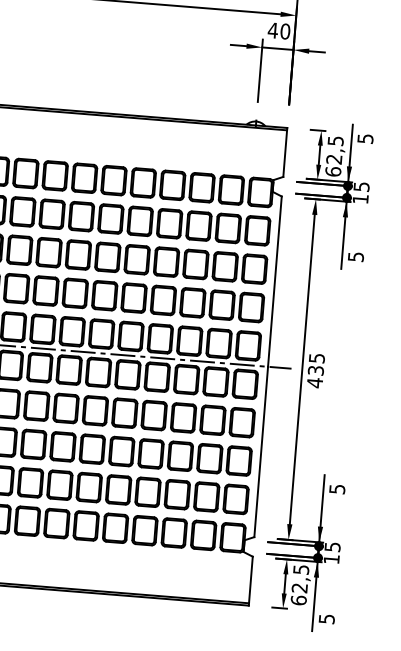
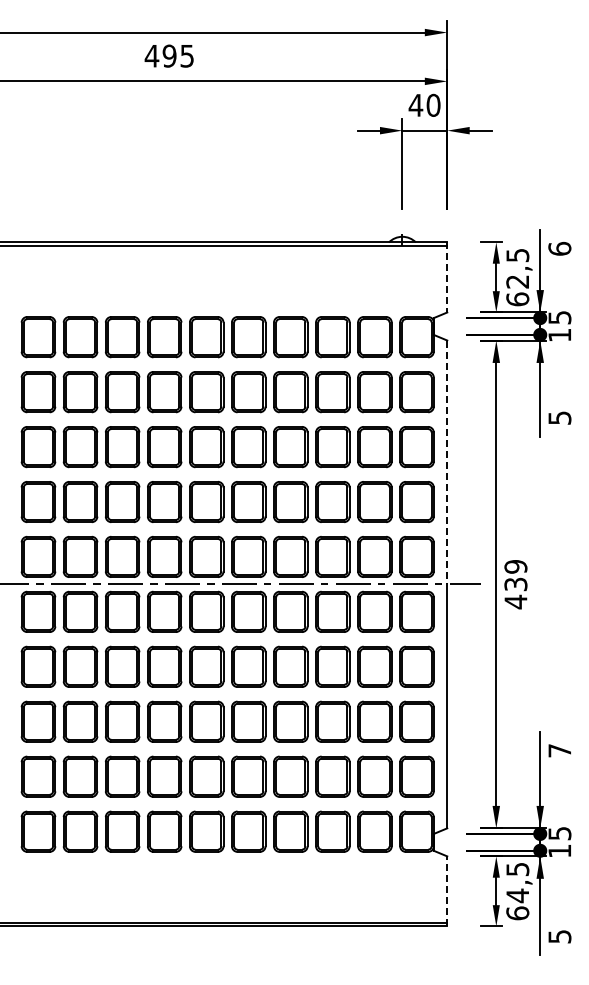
text: (365, 138) -> (559, 248), 5 -> 6
line: (285, 152) -> (447, 277), solid -> dashed
line: (275, 281) -> (447, 462), solid -> dashed
text: (316, 358) -> (515, 566), 435 -> 439
text: (337, 489) -> (559, 750), 5 -> 7
line: (251, 580) -> (447, 890), solid -> dashed
text: (299, 587) -> (517, 895), 62,5 -> 64,5

